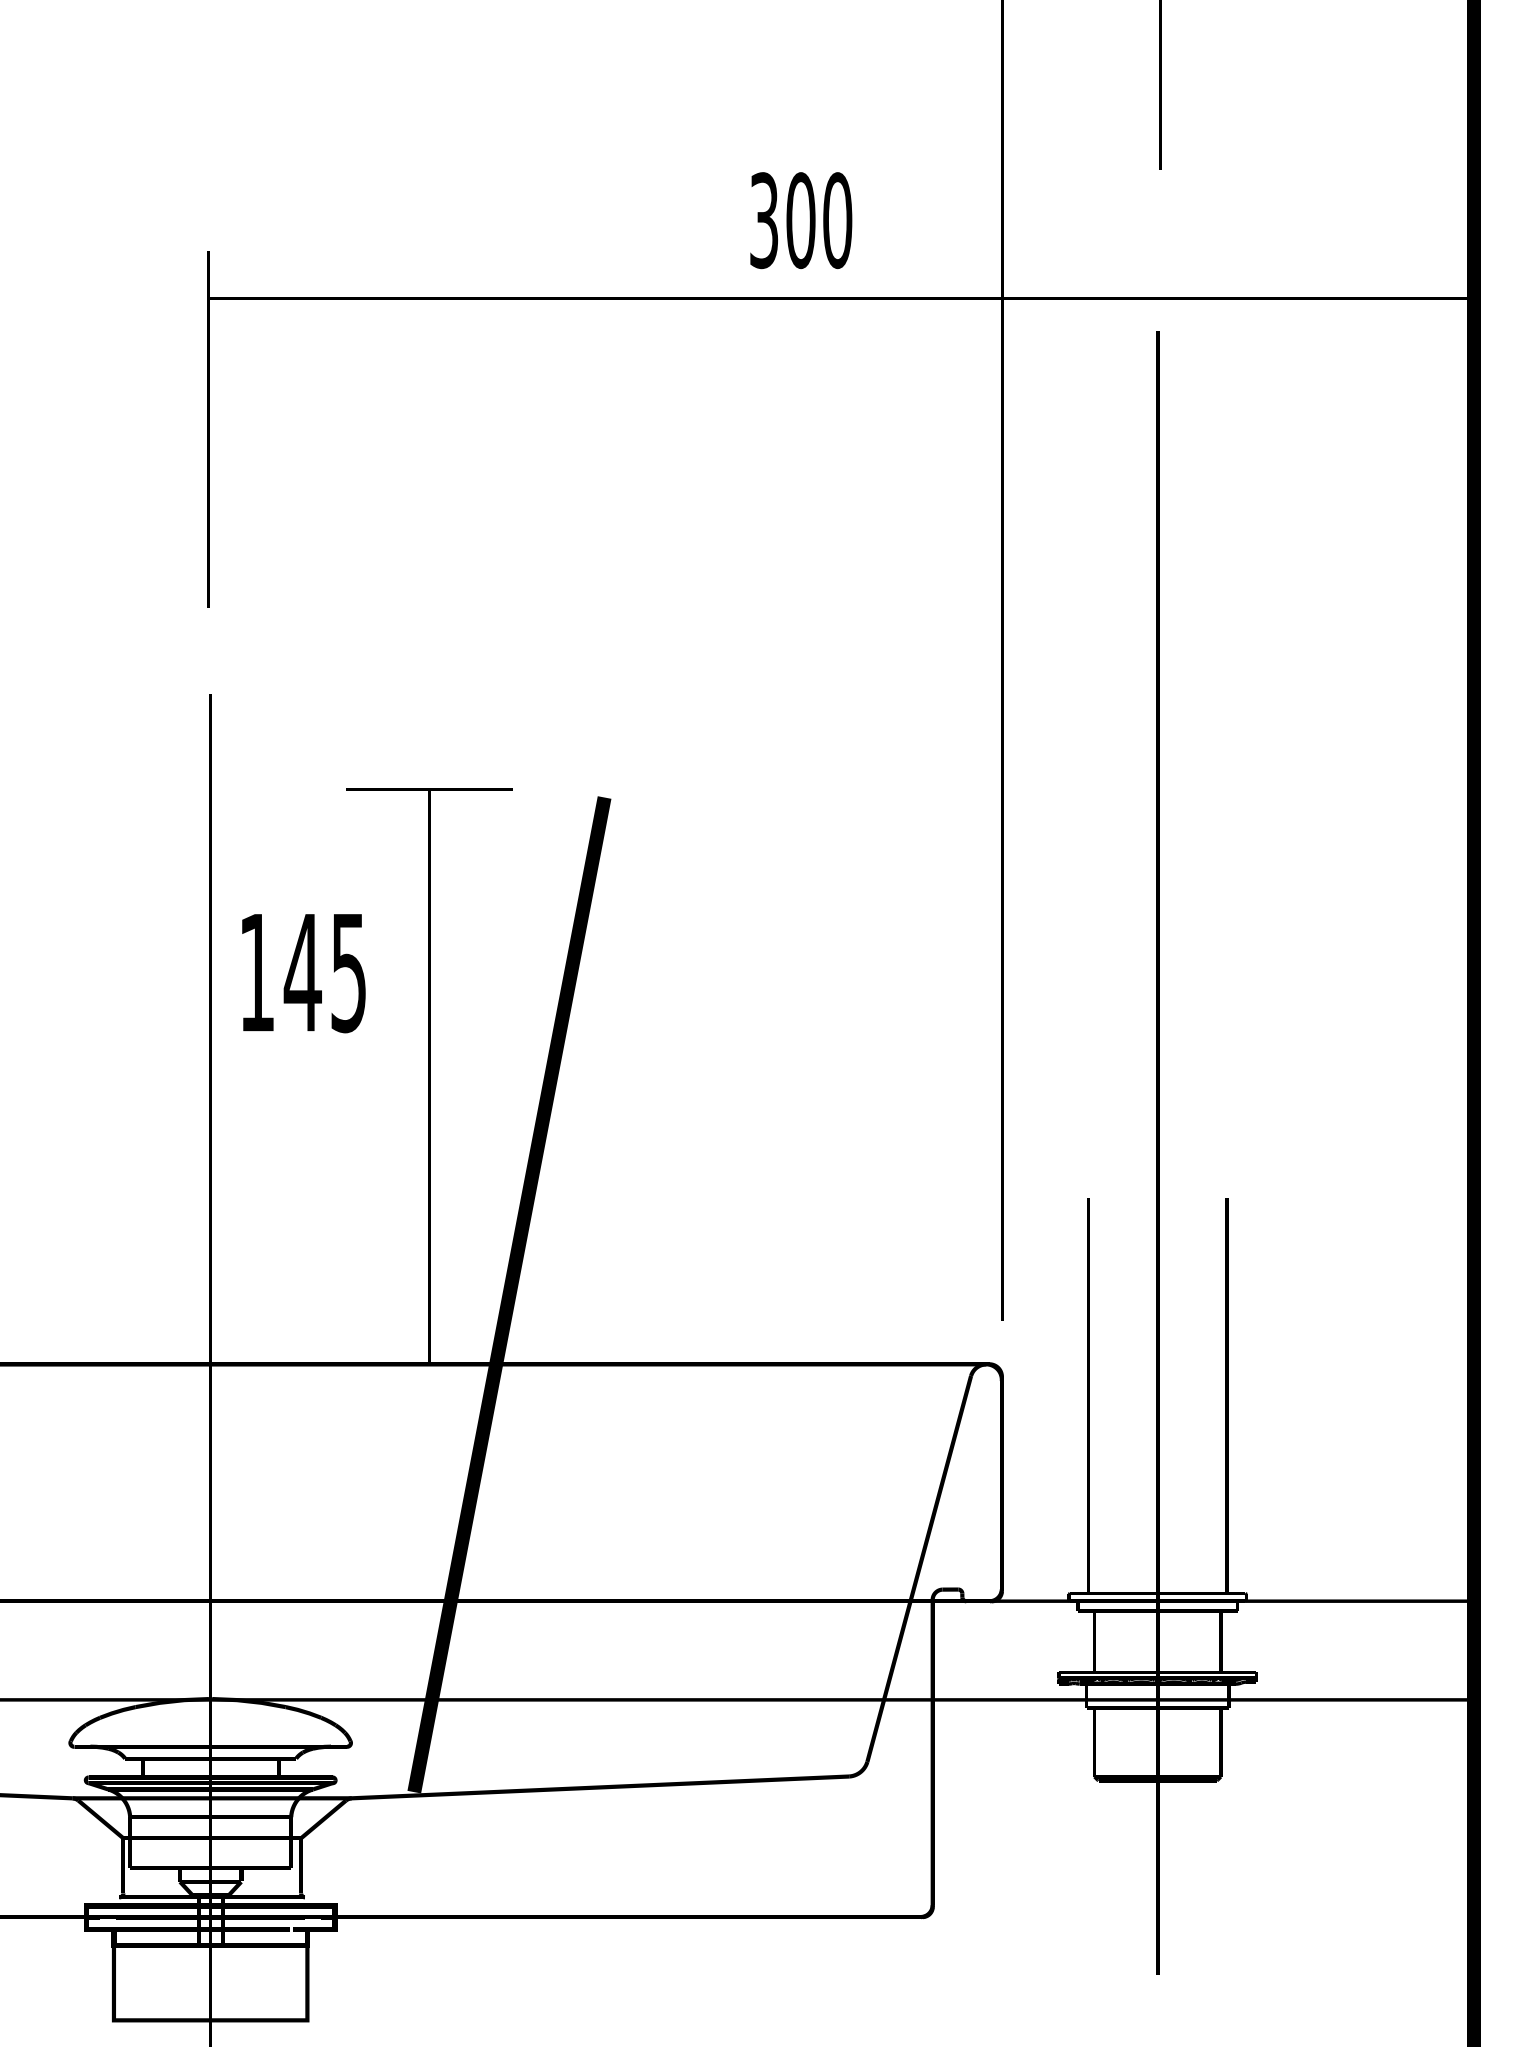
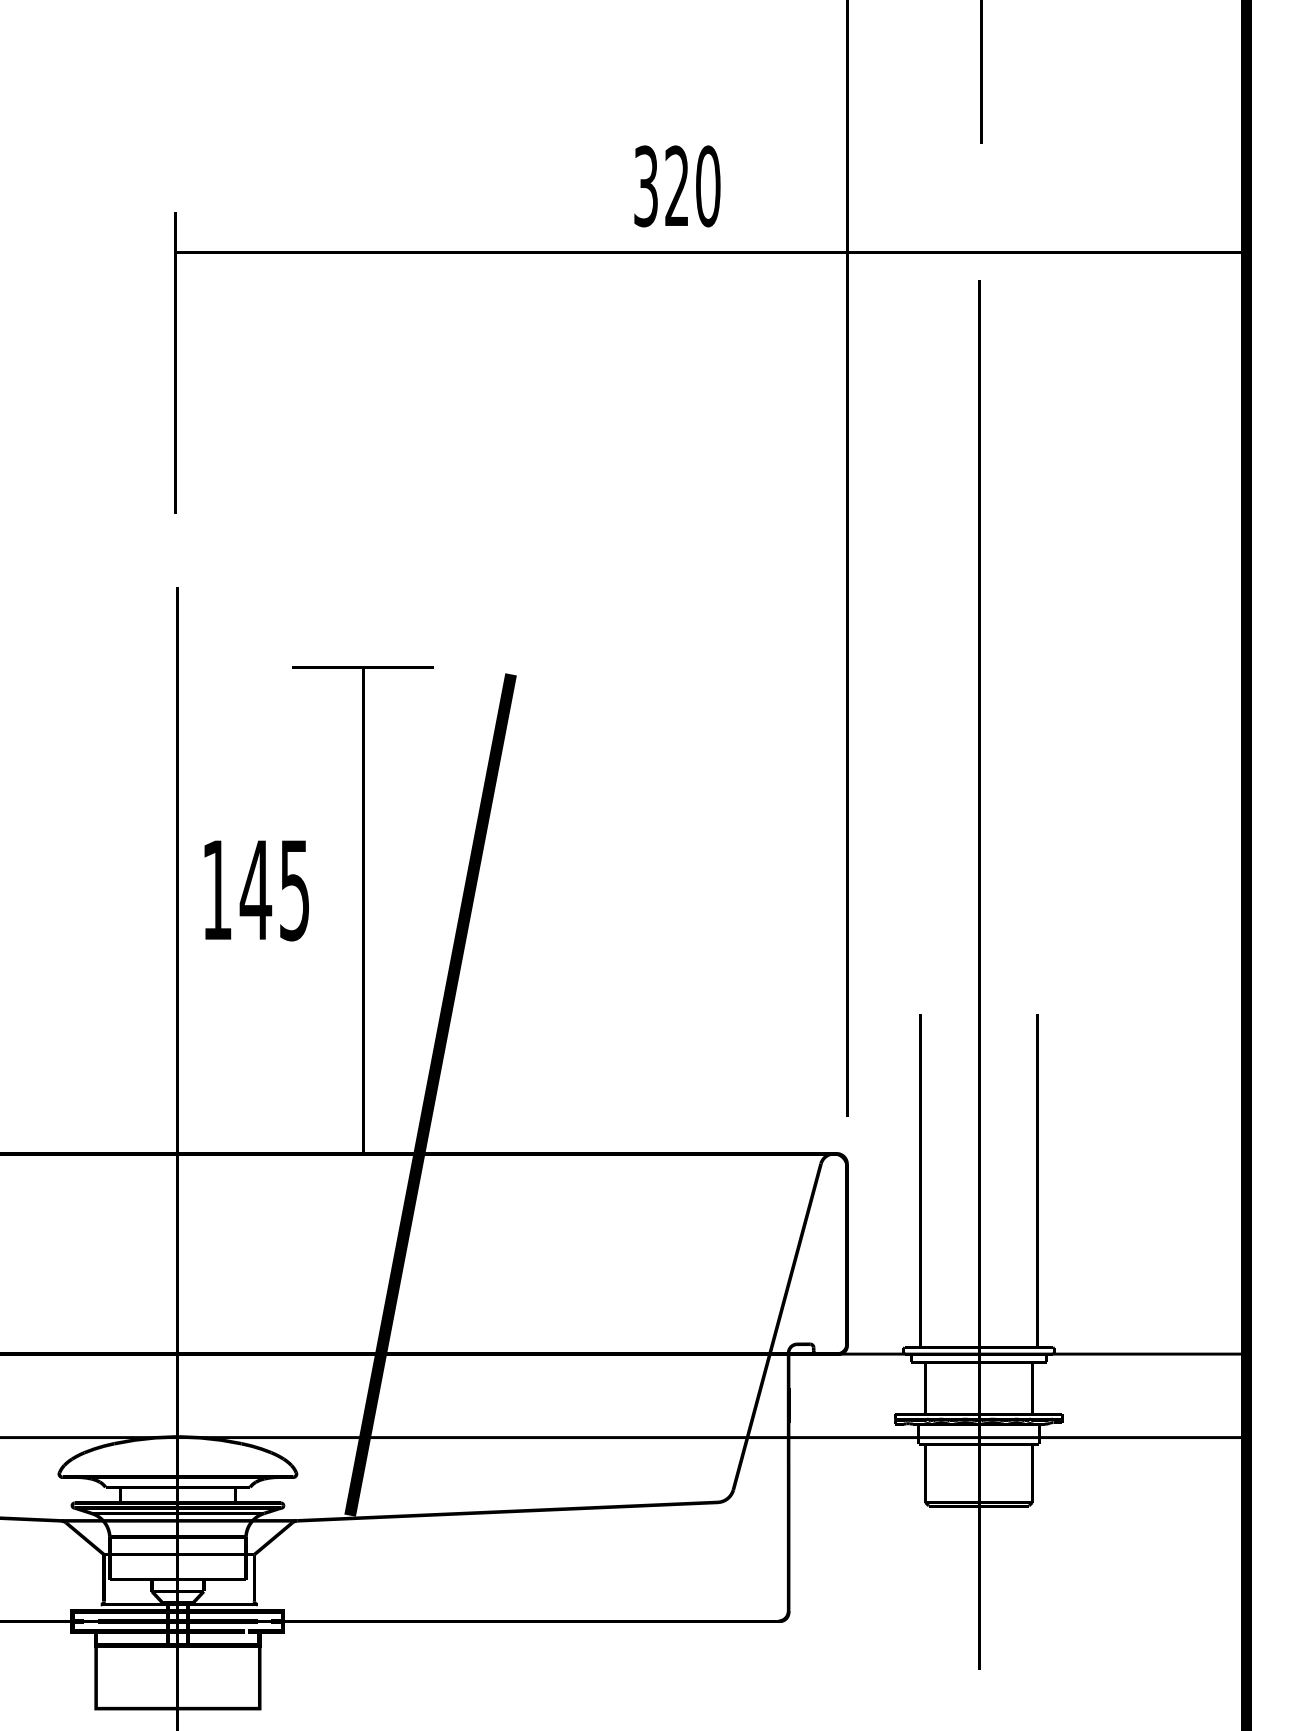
text: (800, 220) -> (676, 186), 300 -> 320
text: (303, 973) -> (256, 890), moved

